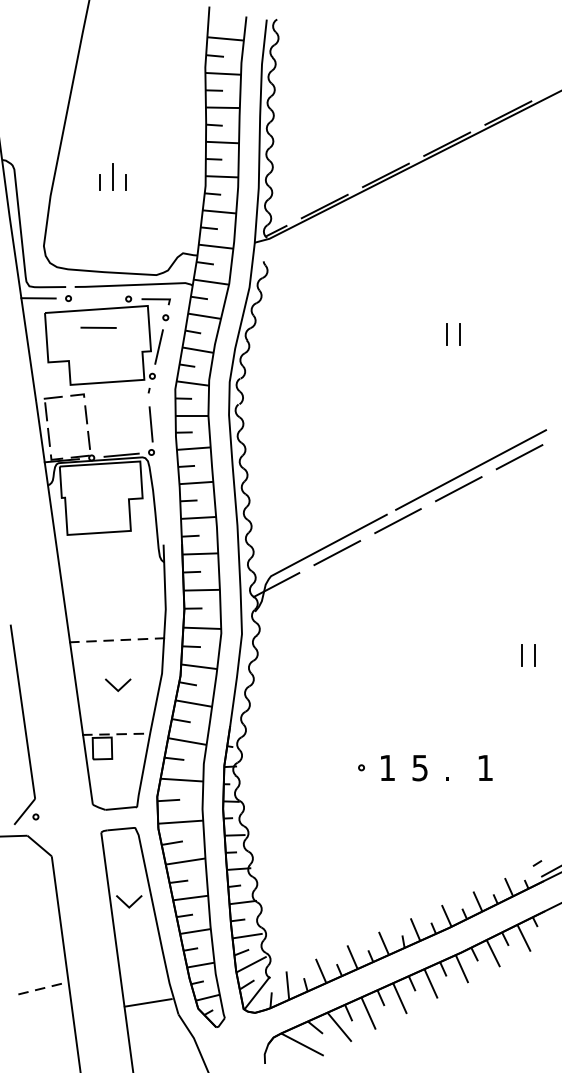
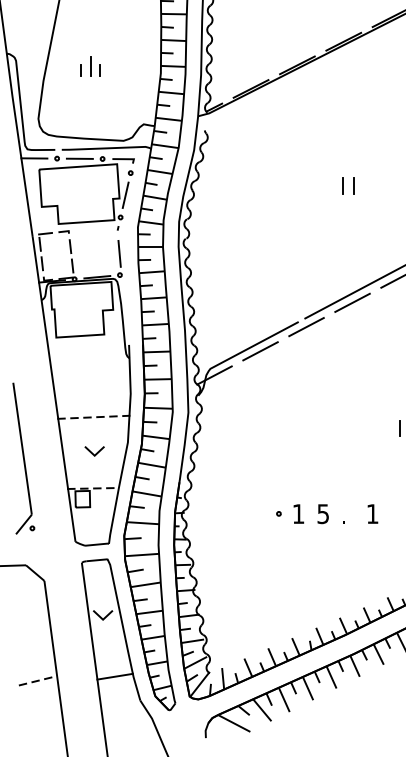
line: (98, 327) -> (79, 158), moved
part: (24, 724) -> (23, 458), moved
line: (147, 1002) -> (114, 676), moved

